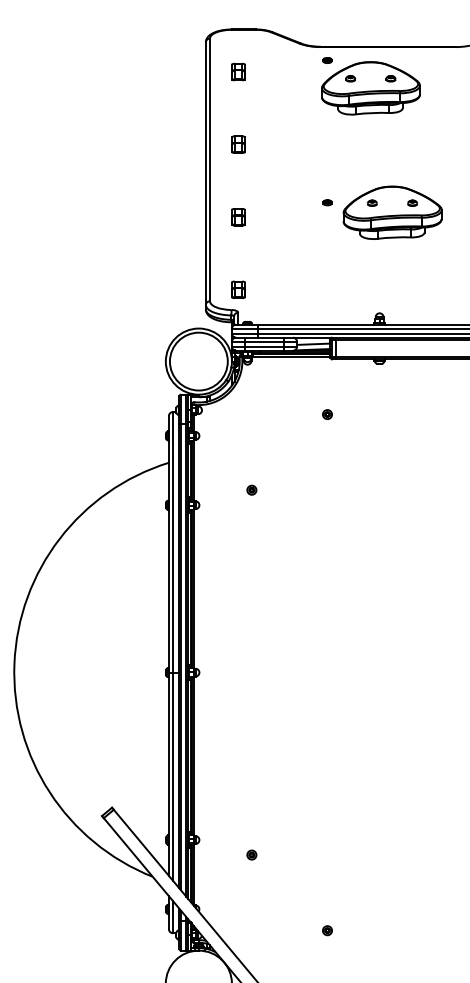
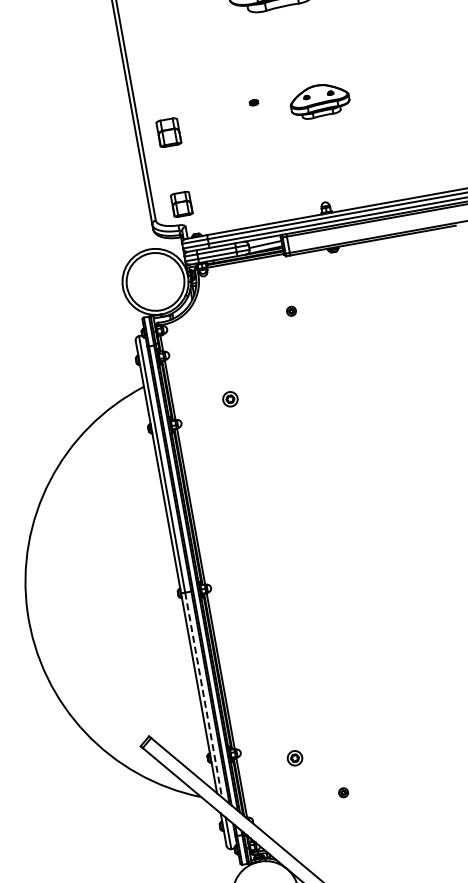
part: (238, 144) -> (156, 61), removed
part: (392, 212) -> (319, 100), size x0.6
part: (238, 217) -> (169, 133), size x1.6
part: (238, 289) -> (181, 203), size x1.4
part: (251, 489) -> (229, 398), size x1.6
line: (173, 777) -> (204, 695), solid -> dashed
part: (251, 854) -> (294, 757), size x1.6
part: (327, 930) -> (343, 792), moved

